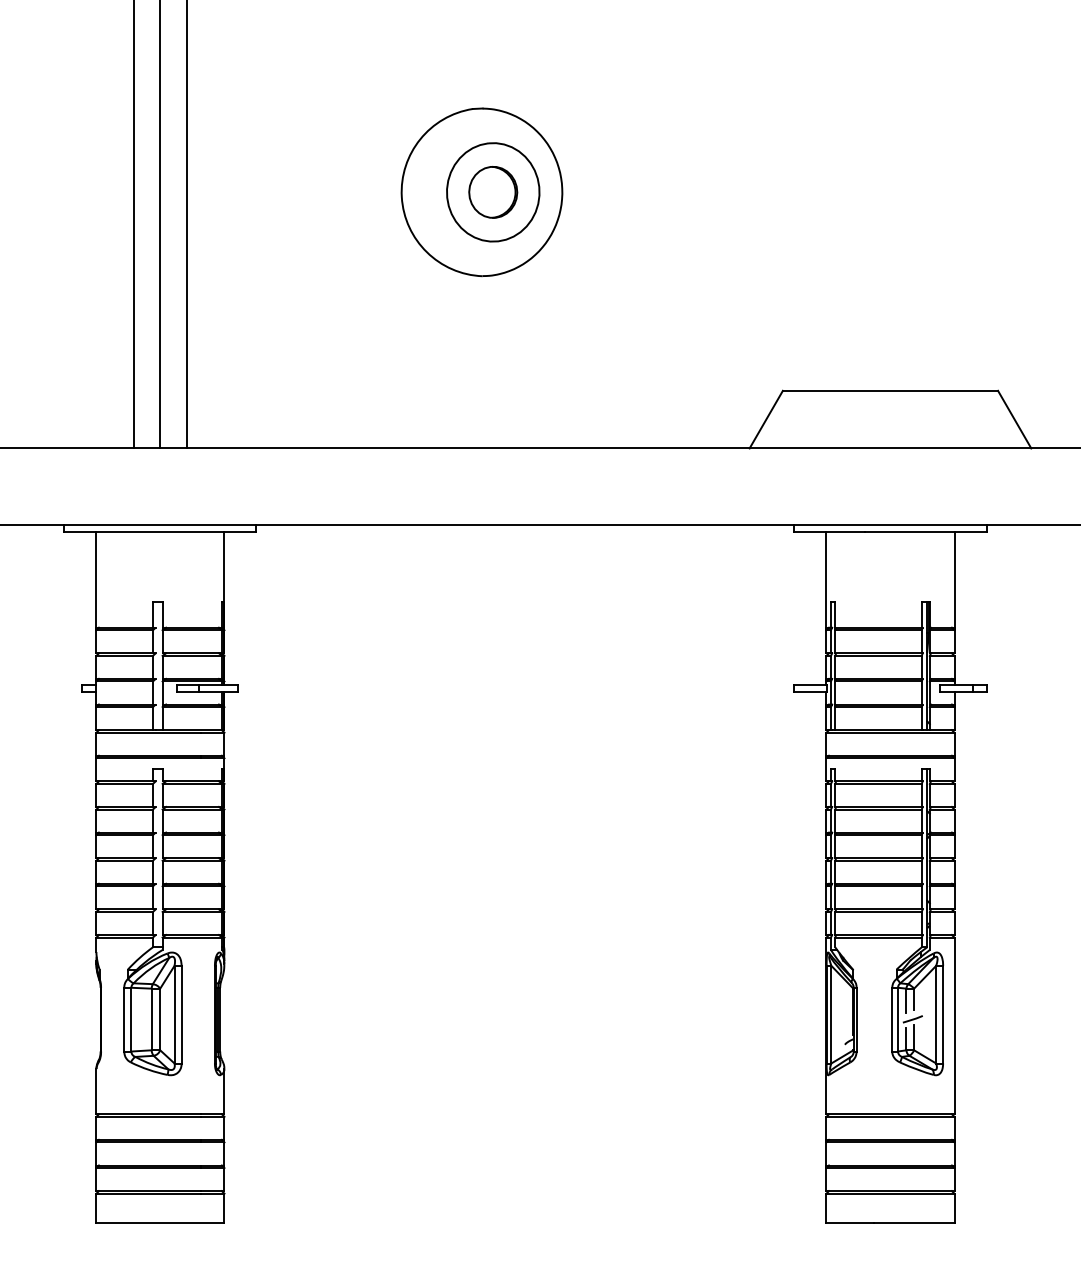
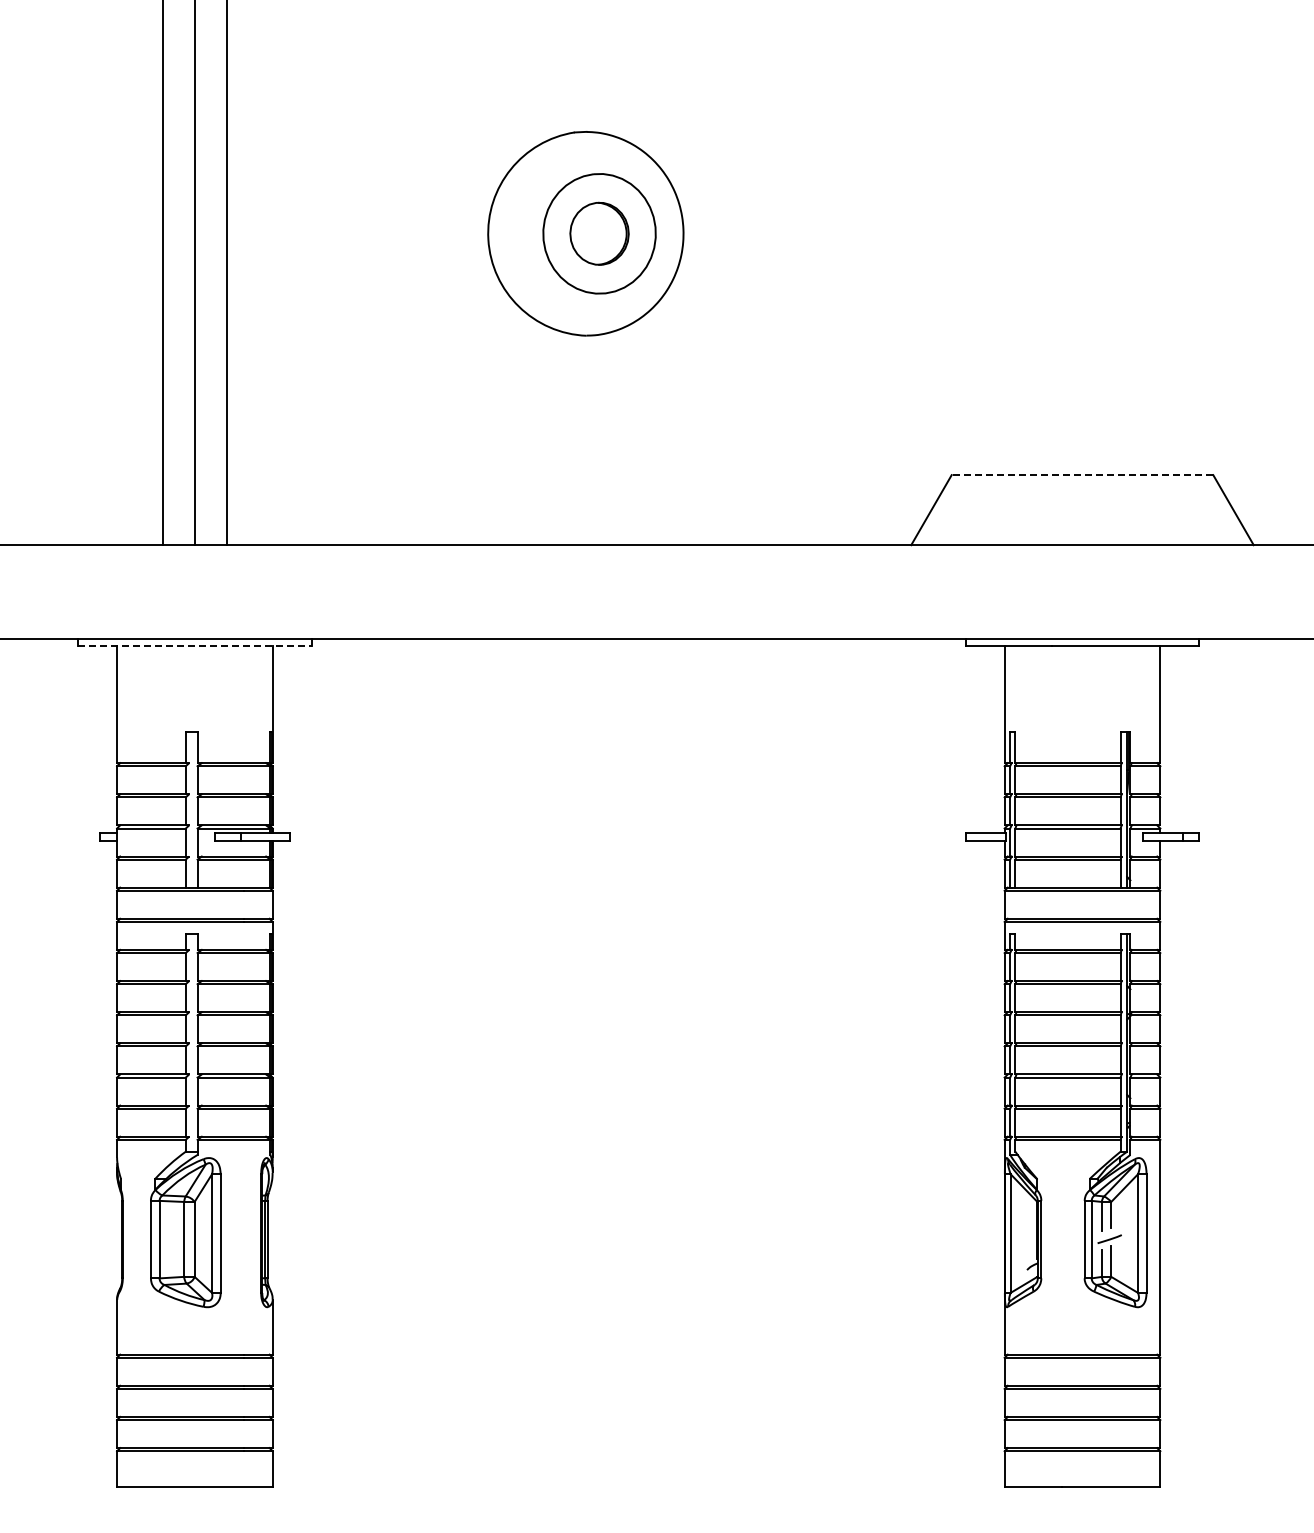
line: (890, 391) -> (1082, 475), solid -> dashed
line: (160, 531) -> (194, 646), solid -> dashed

